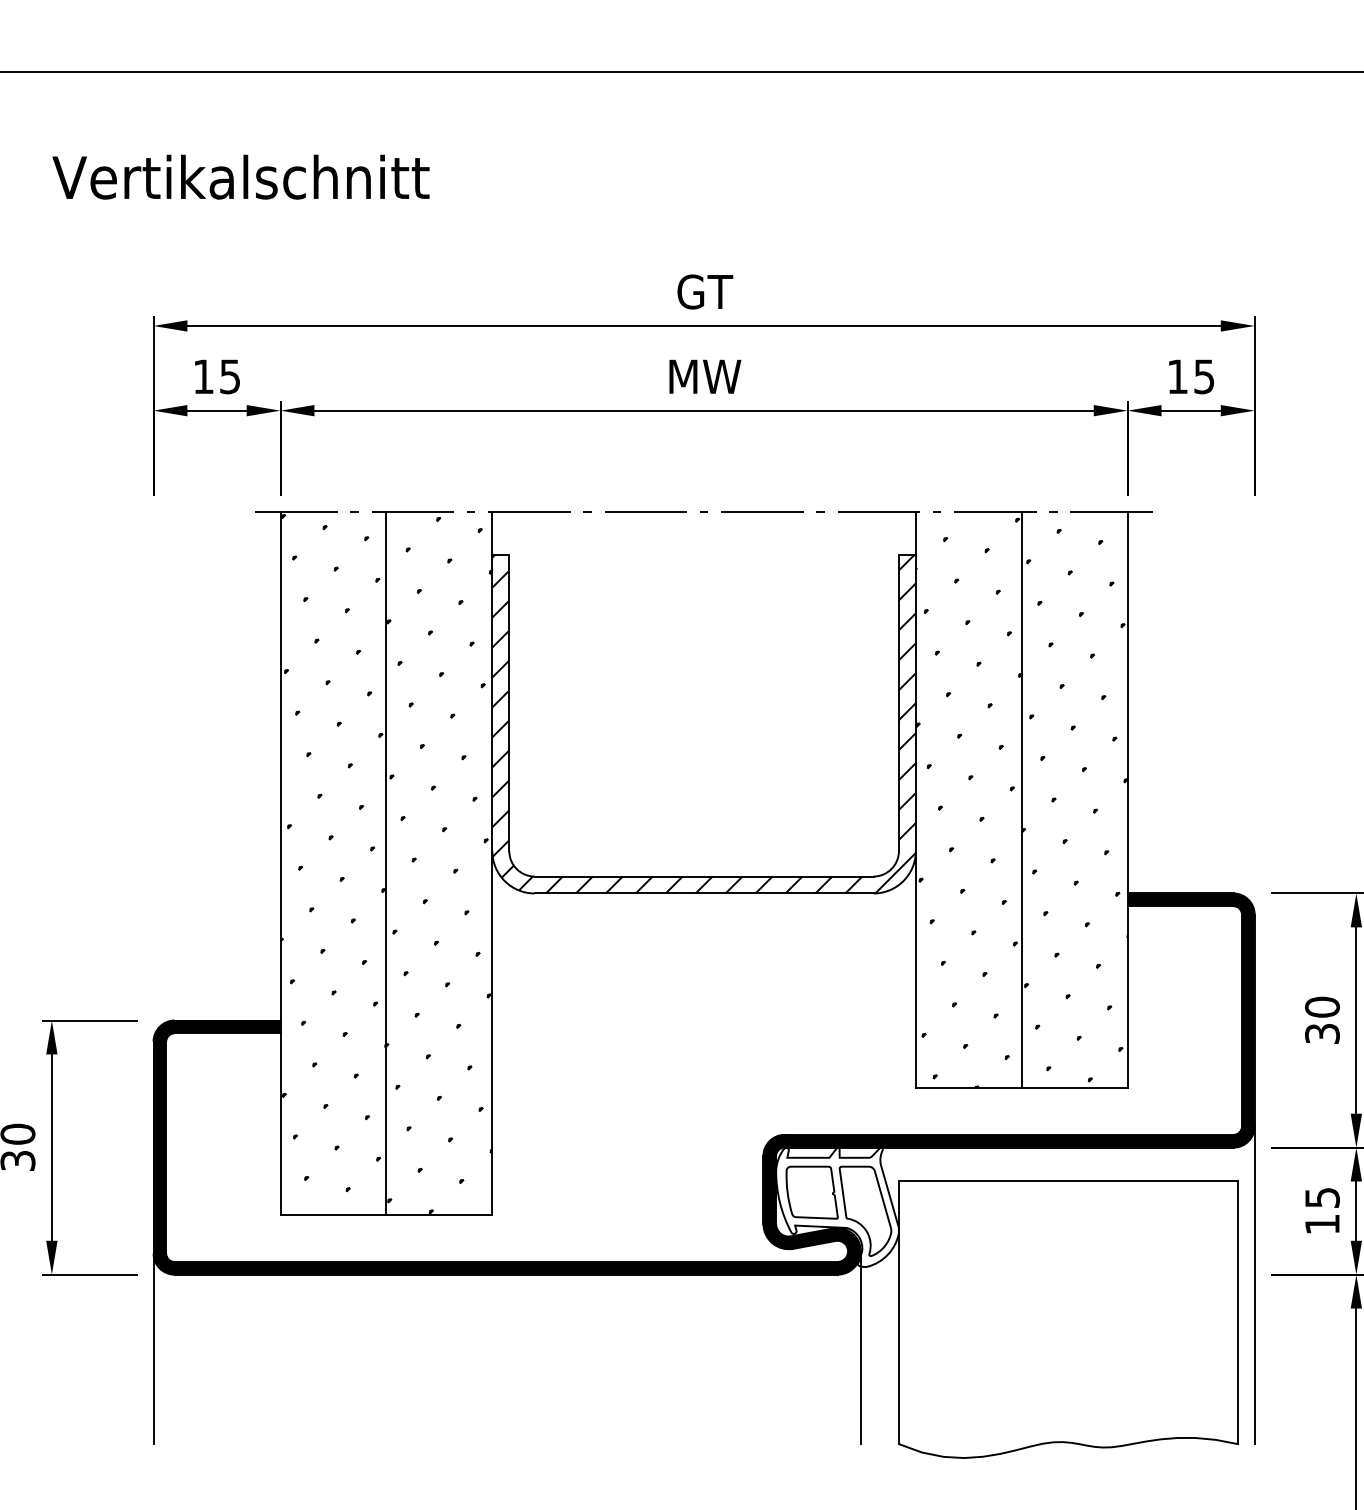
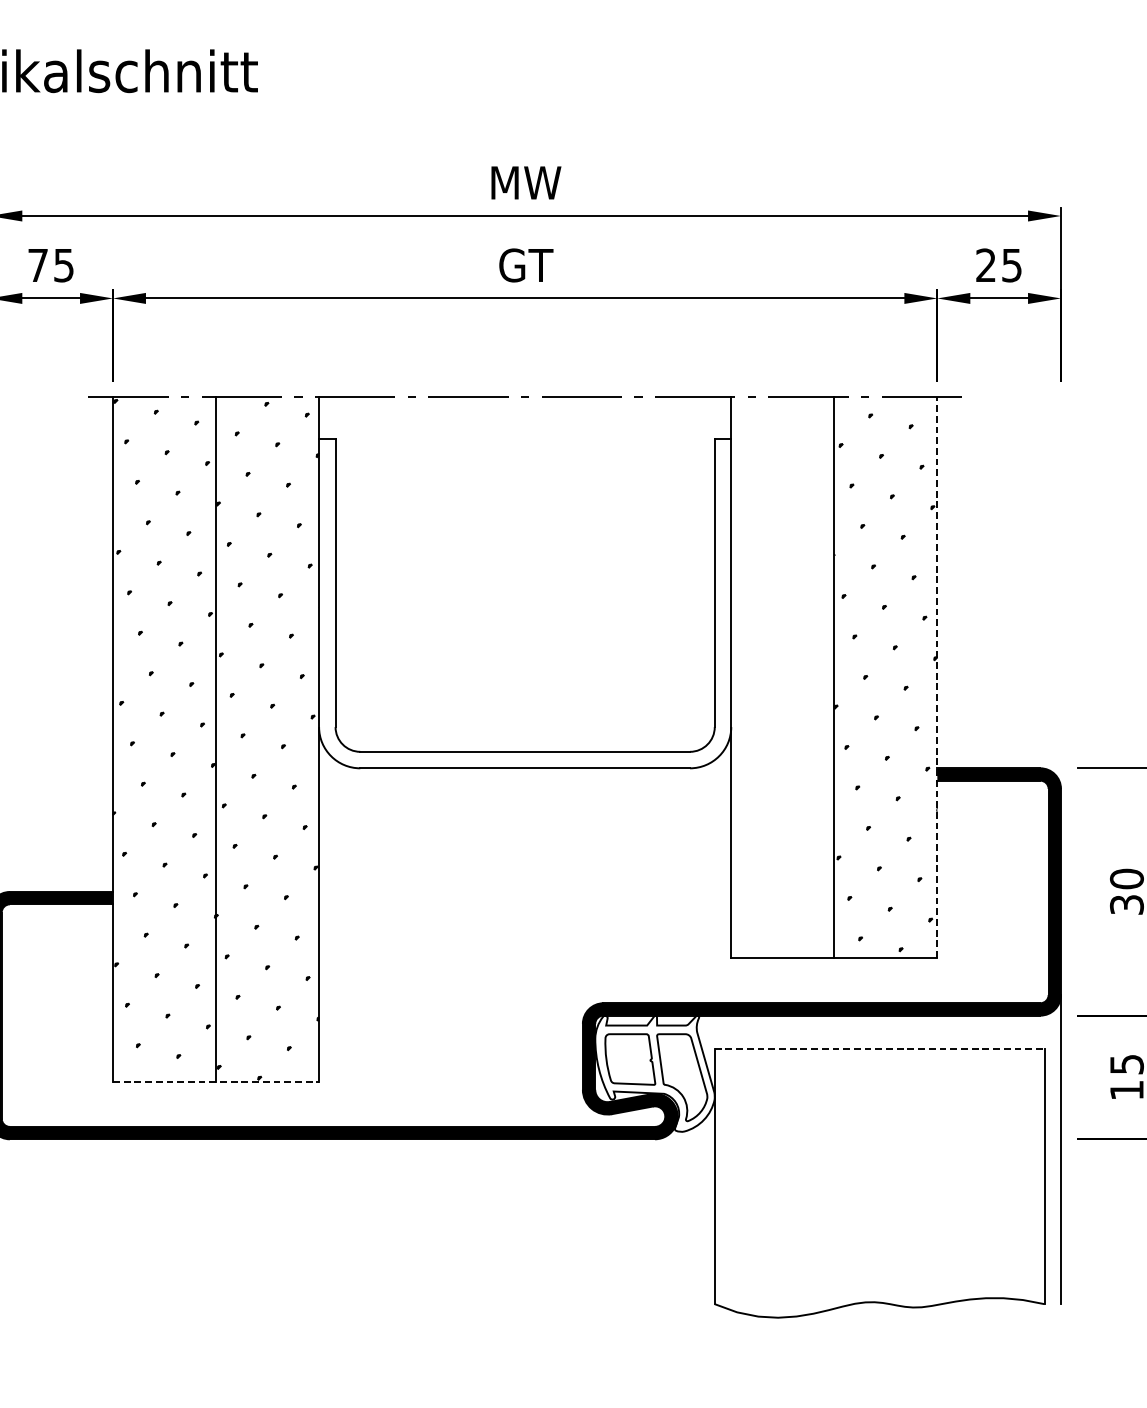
text: (705, 291) -> (526, 182), GT -> MW
text: (203, 376) -> (37, 265), 15 -> 75
text: (705, 376) -> (526, 265), MW -> GT
text: (1177, 376) -> (985, 265), 15 -> 25
hatch: (703, 723) -> (524, 602), removed
line: (1127, 800) -> (937, 677), solid -> dashed
hatch: (968, 802) -> (782, 679), removed
line: (1068, 1181) -> (879, 1048), solid -> dashed
line: (386, 1215) -> (216, 1081), solid -> dashed
line: (860, 1347) -> (677, 1210), removed

